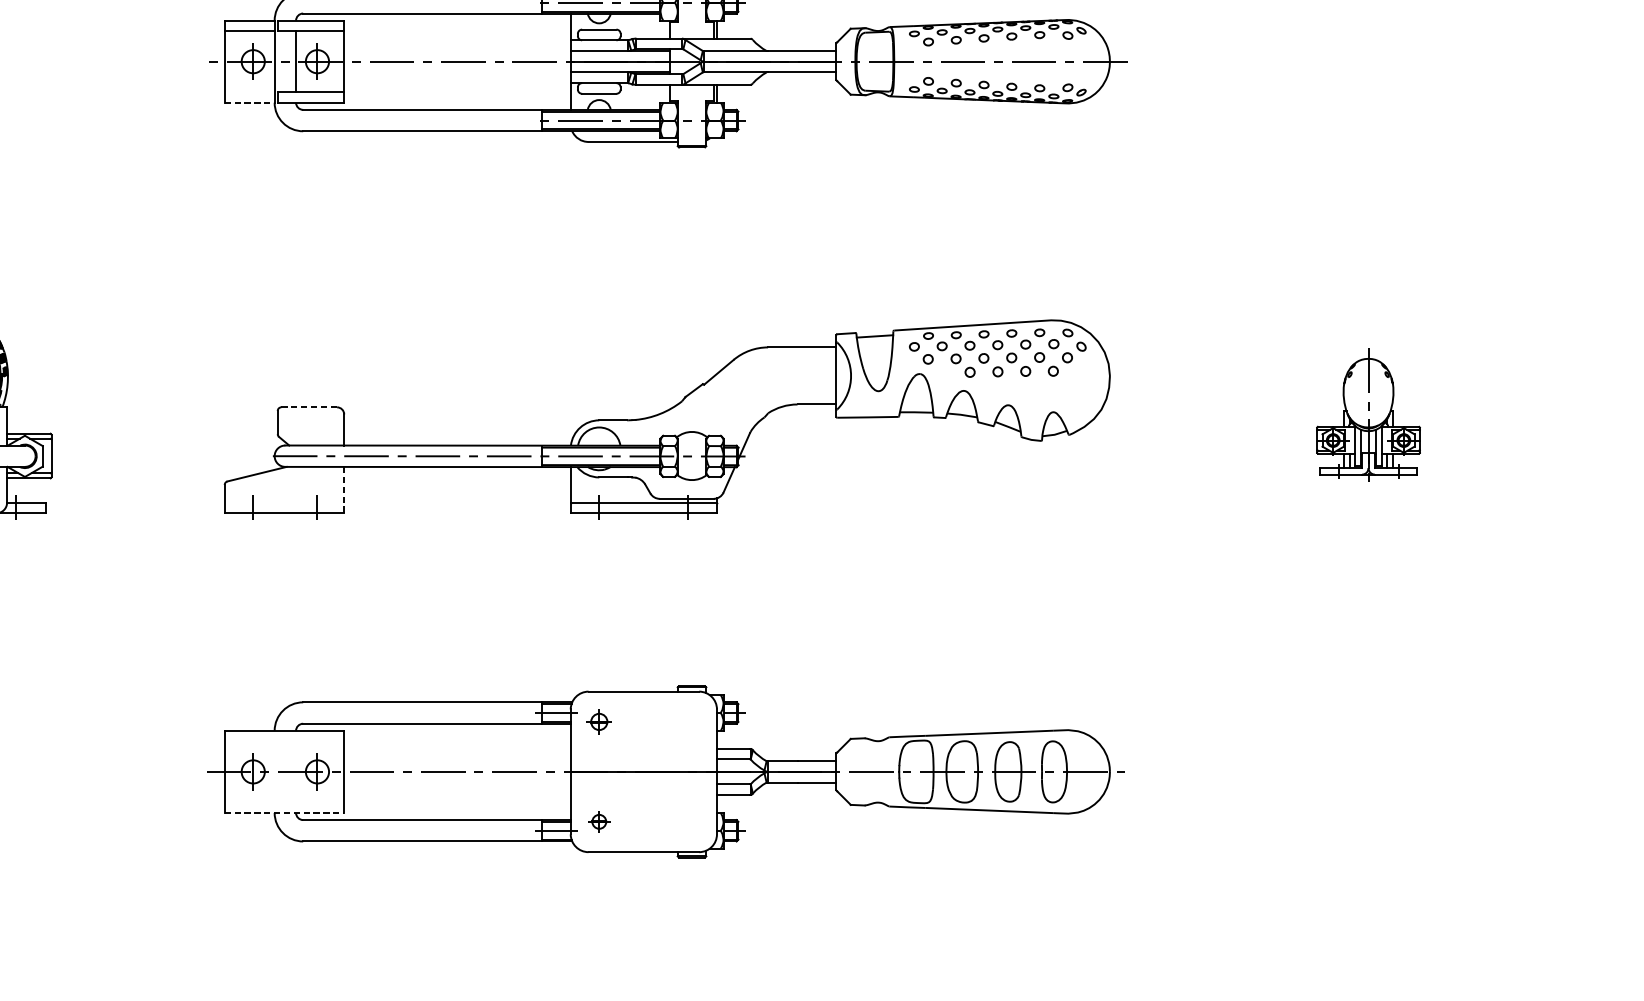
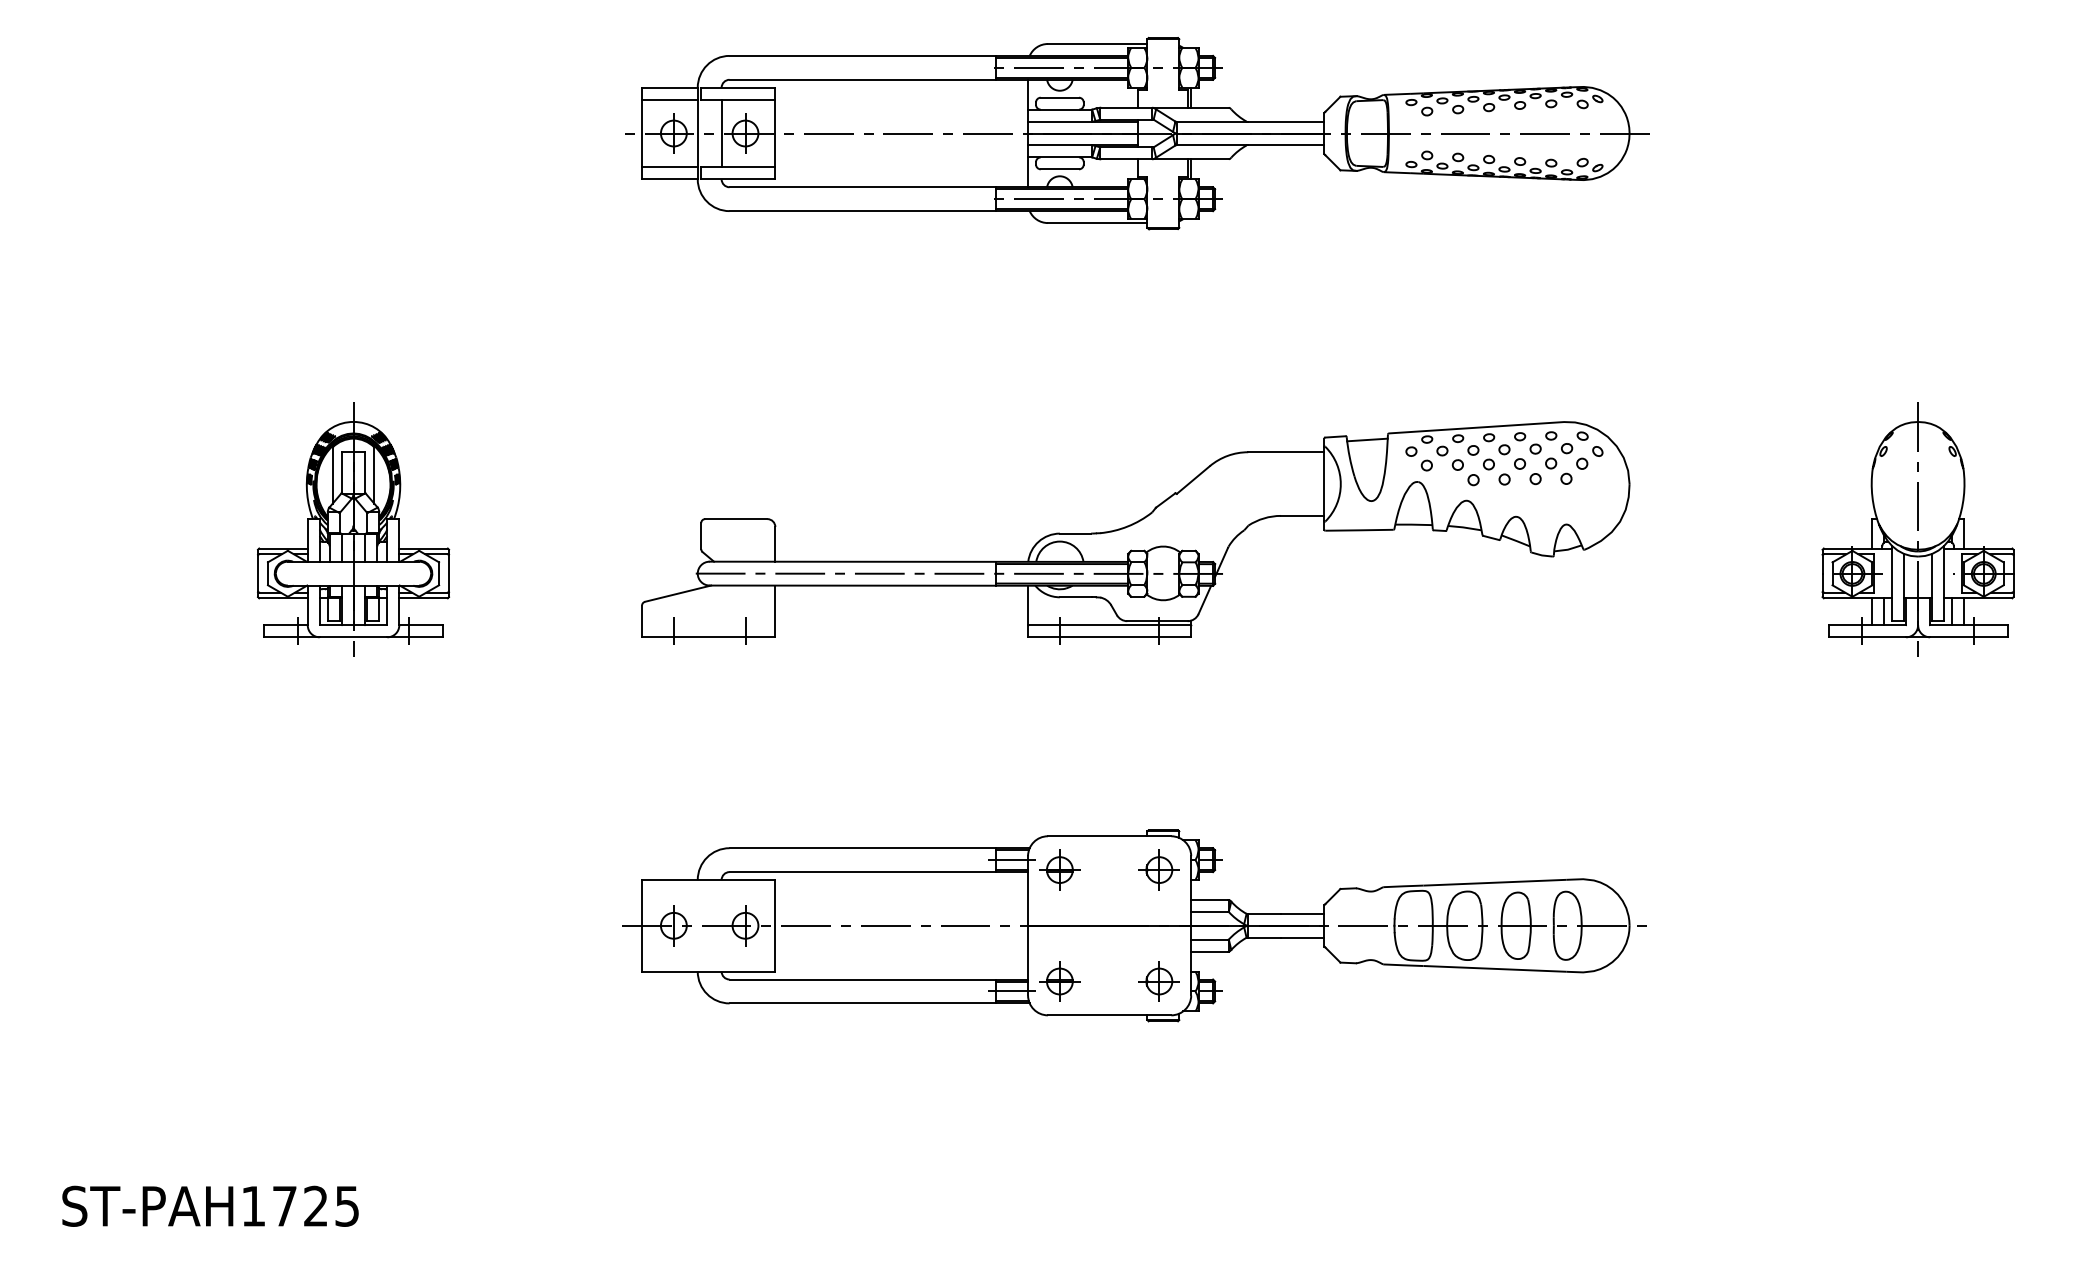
line: (249, 92) -> (669, 167), added
line: (249, 102) -> (669, 179), dashed -> solid
line: (309, 407) -> (736, 519), dashed -> solid
part: (1368, 416) -> (1917, 529), size x1.67
line: (344, 490) -> (775, 611), dashed -> solid
part: (598, 721) -> (1059, 869), size x1.43
part: (687, 721) -> (1158, 869), added
line: (284, 812) -> (708, 971), dashed -> solid
part: (598, 821) -> (1059, 981), size x1.67
part: (687, 821) -> (1158, 981), added

